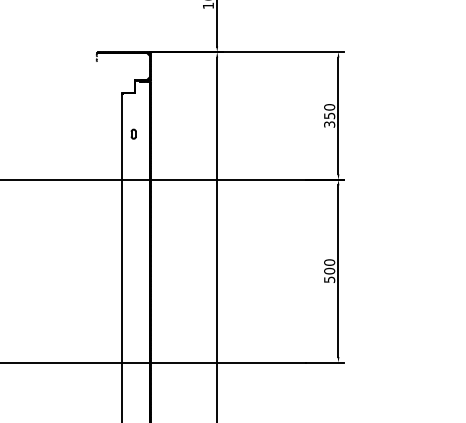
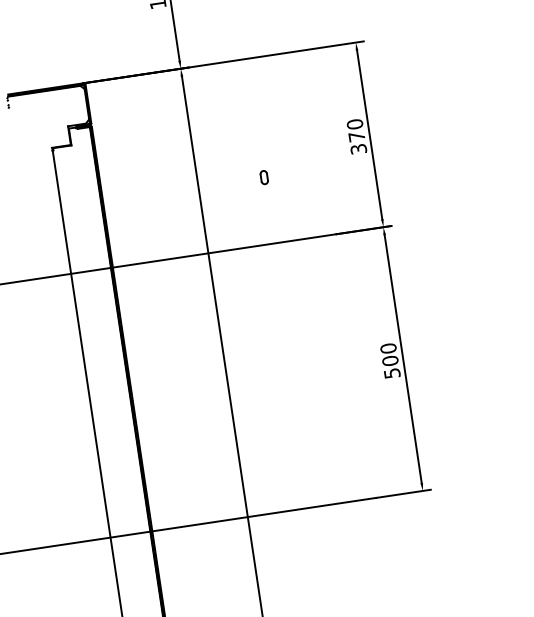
text: (329, 115) -> (356, 136), 350 -> 370
part: (133, 133) -> (263, 176), moved

